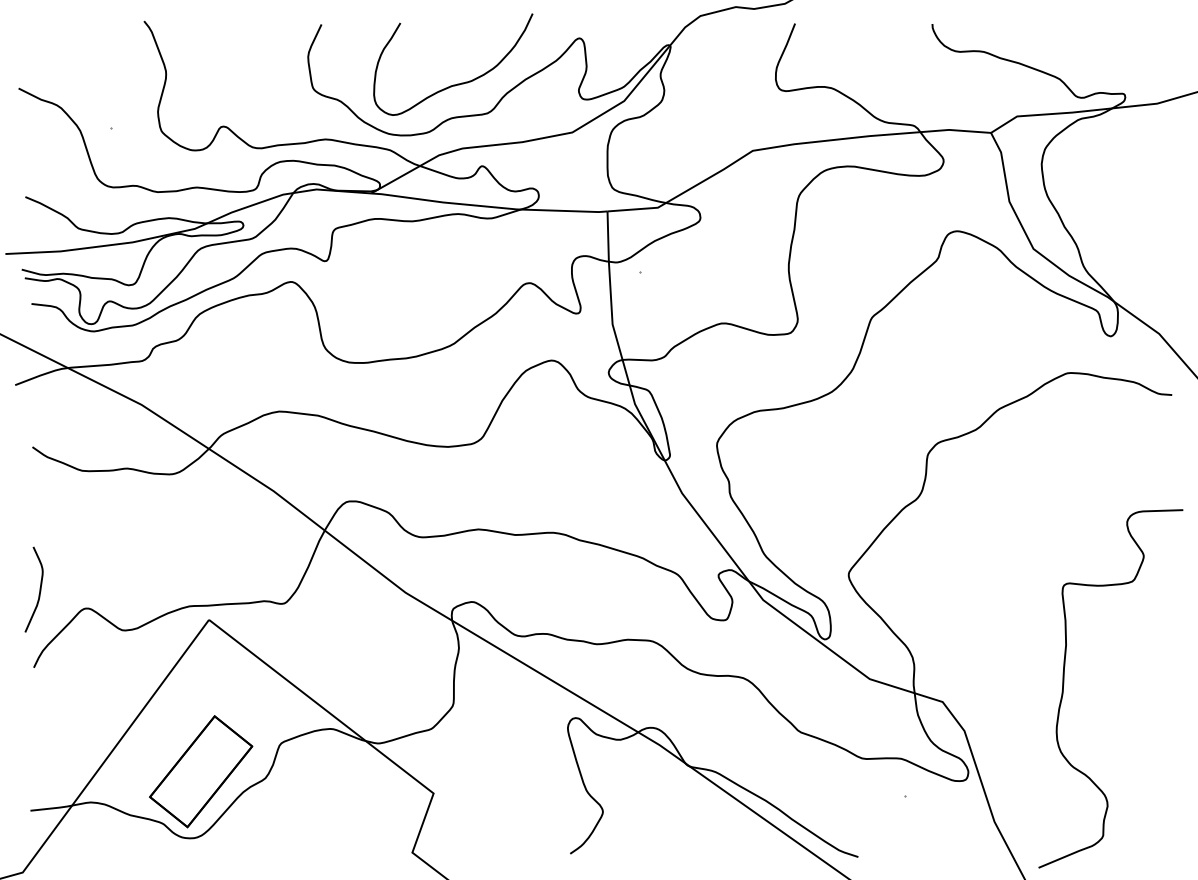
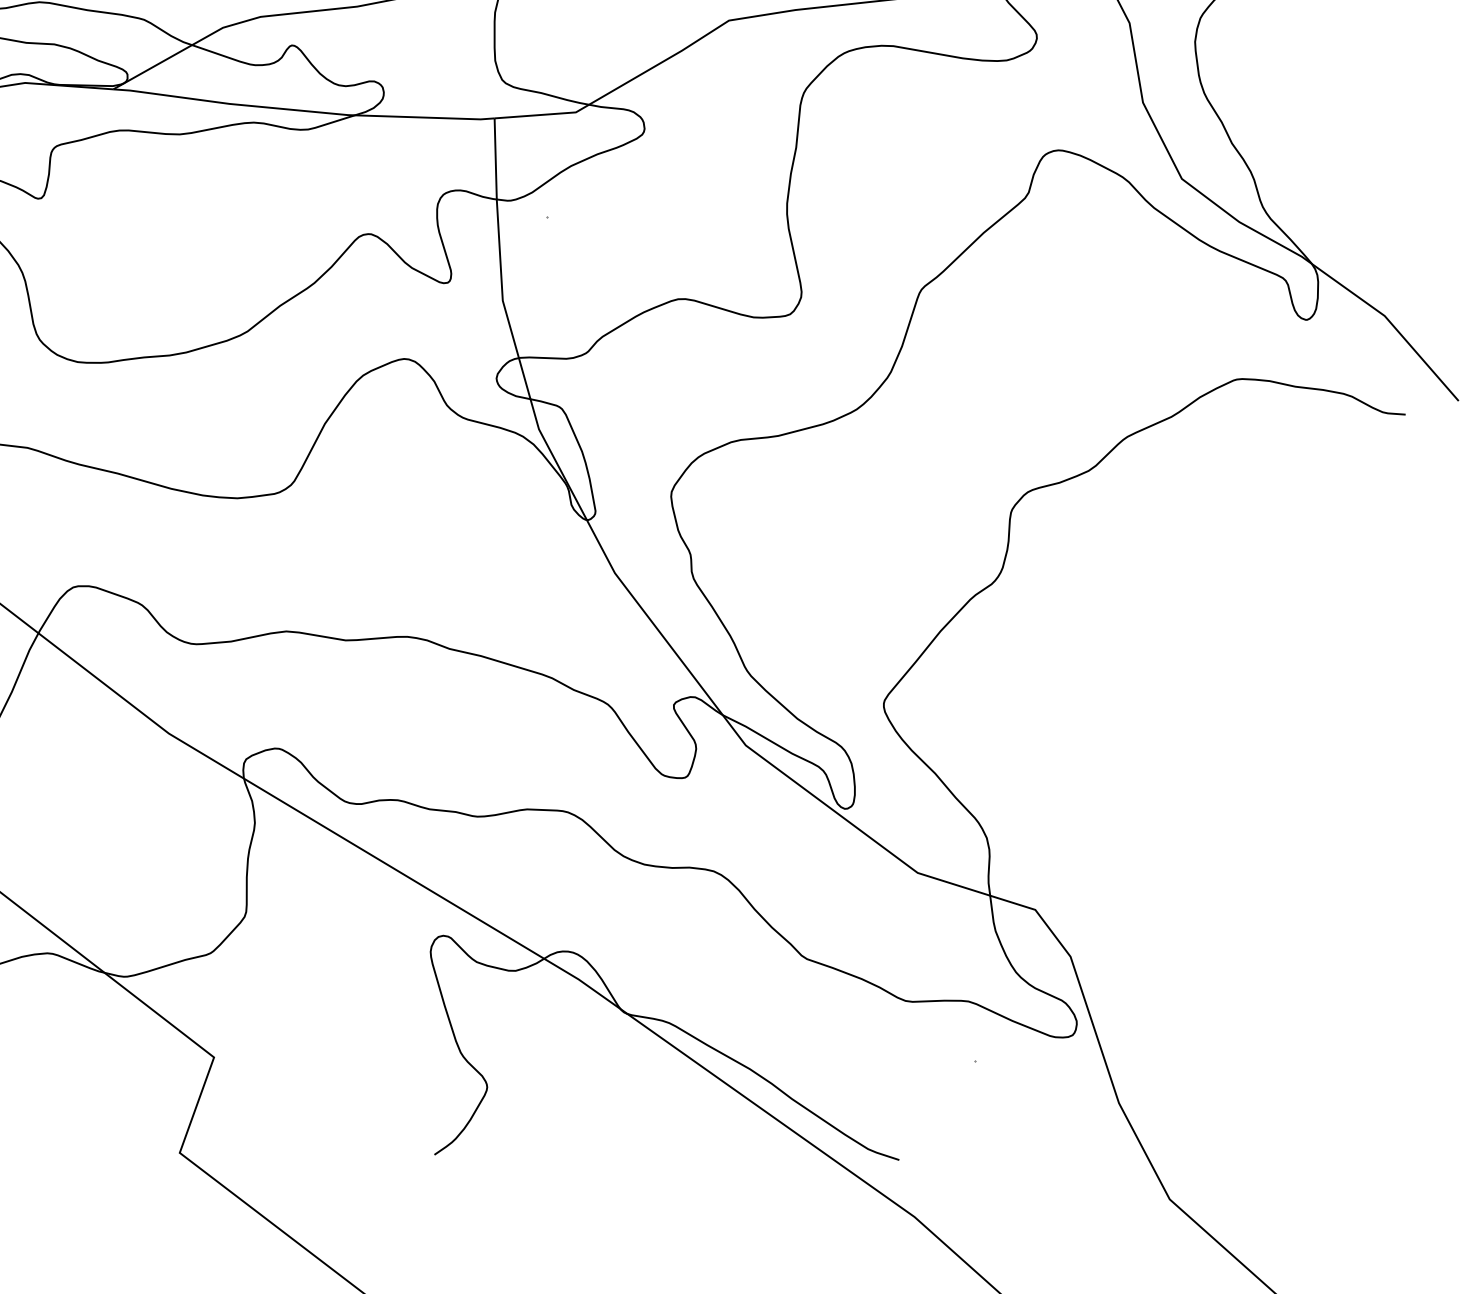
curve: (1064, 684) -> (1231, 881), removed

